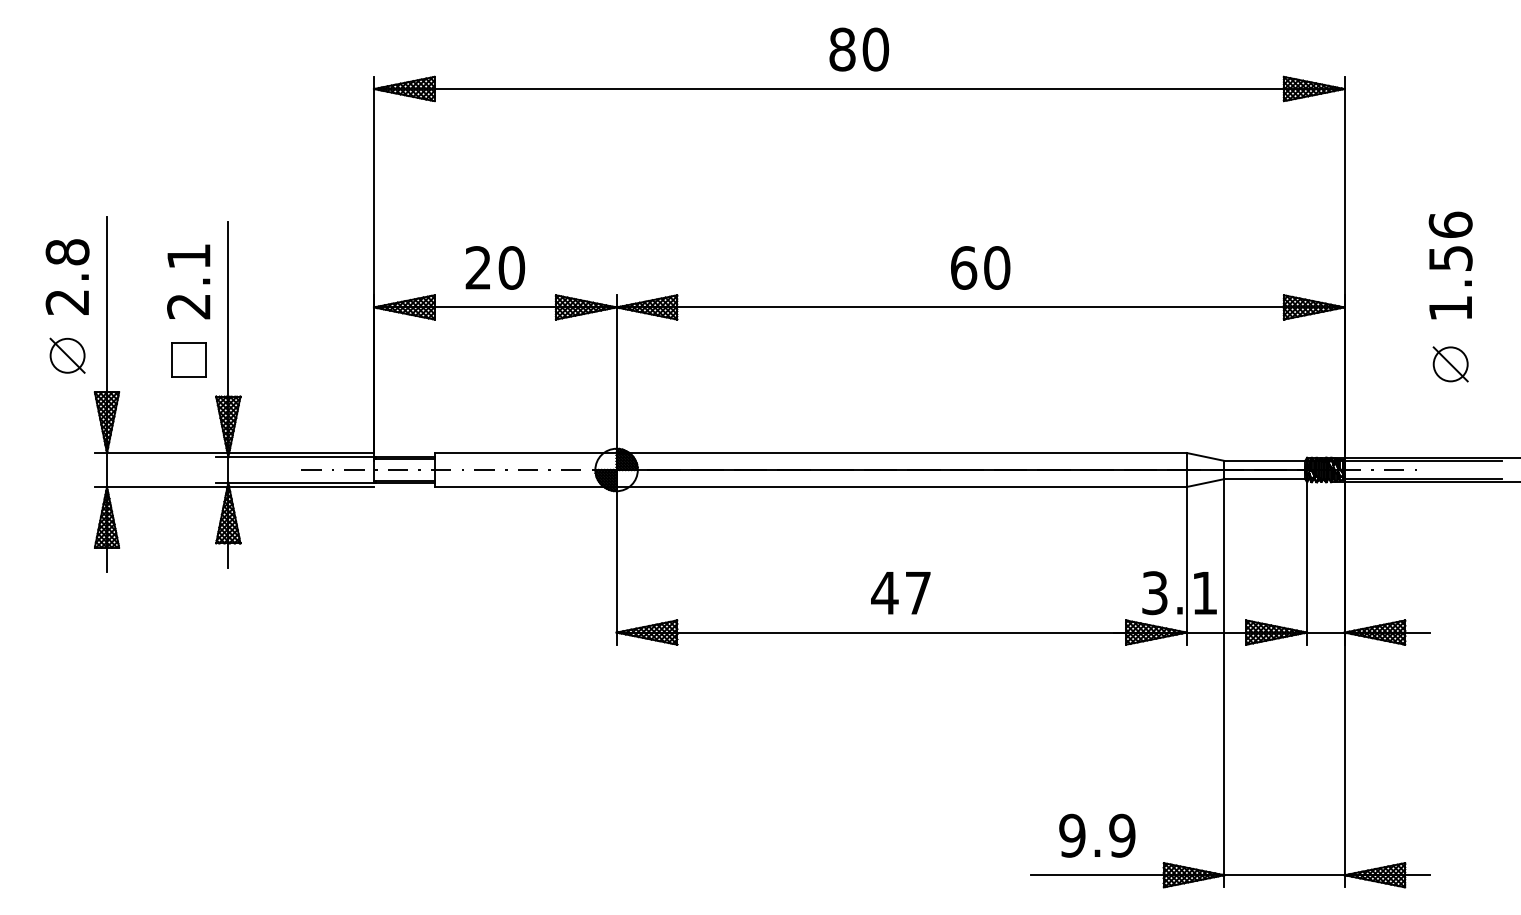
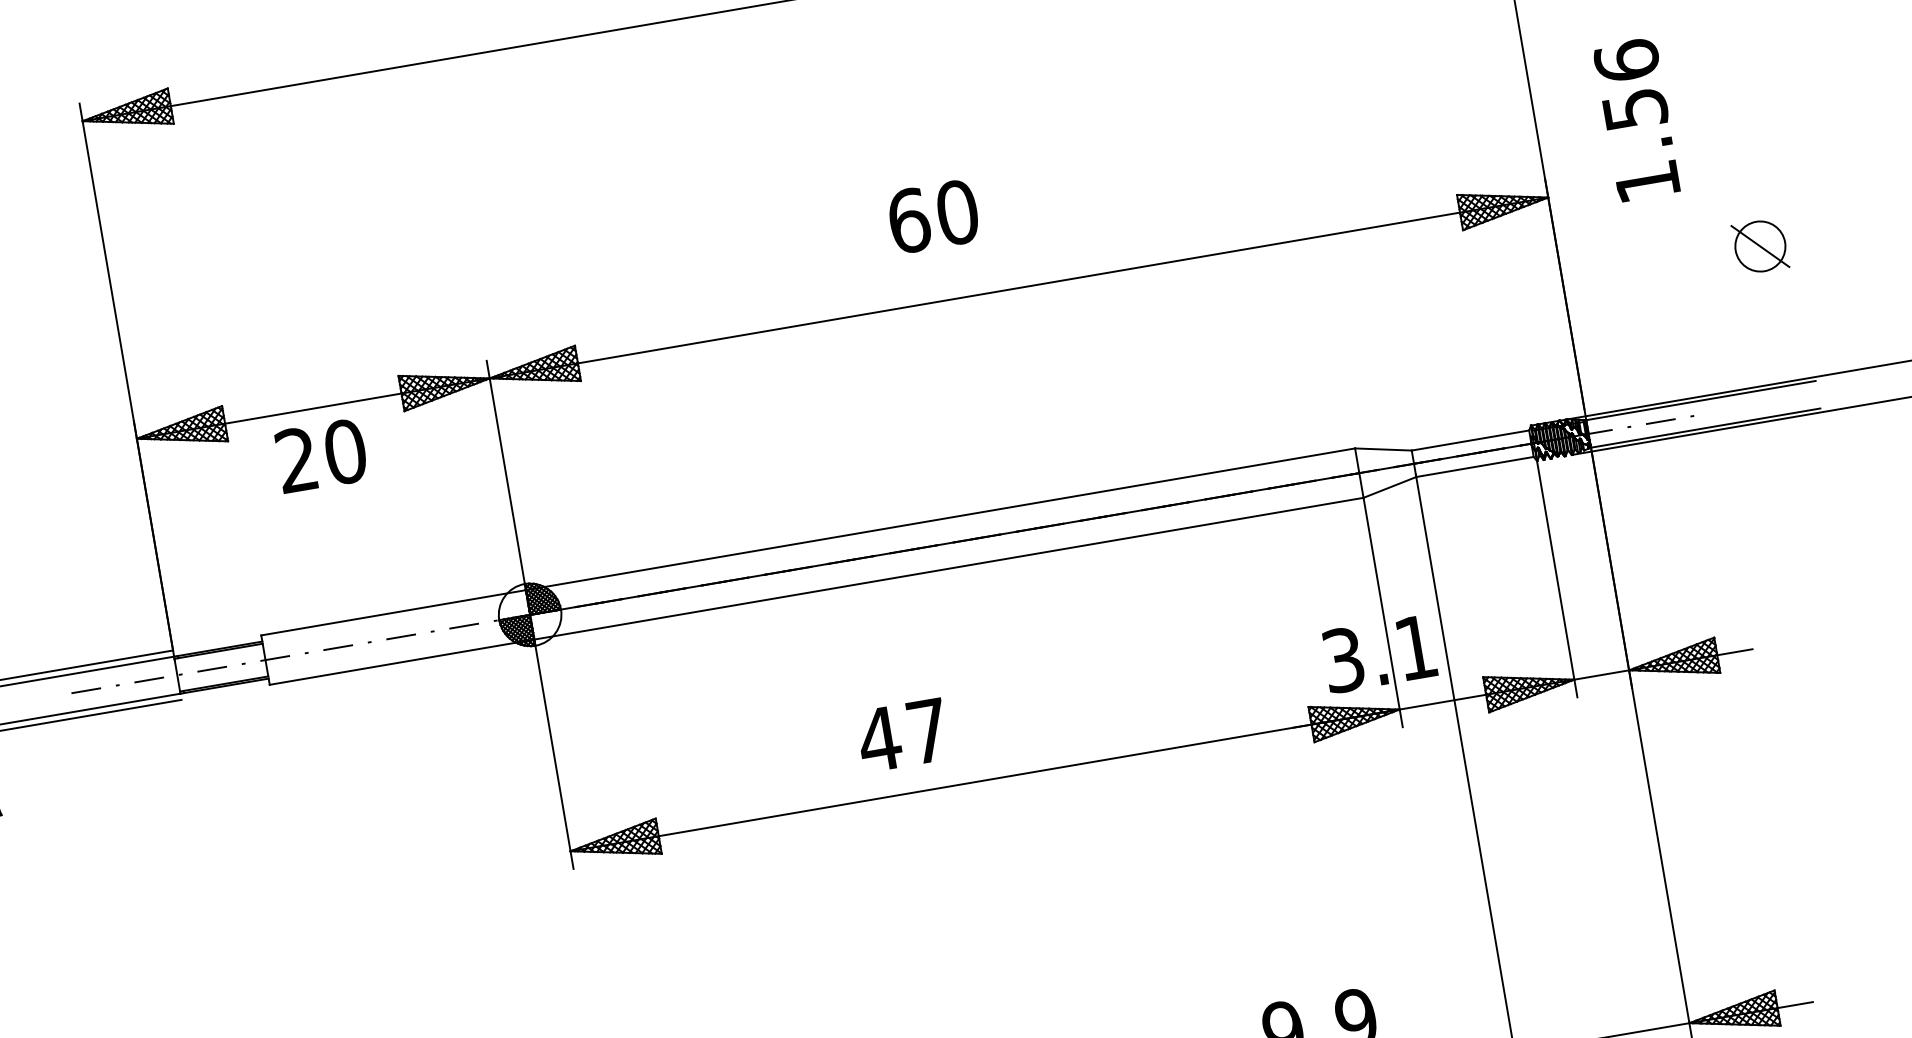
text: (1450, 265) -> (1636, 119), moved
text: (495, 267) -> (321, 455), moved
text: (980, 267) -> (933, 215), moved
part: (1450, 364) -> (1760, 246), moved
text: (900, 593) -> (902, 736), moved

